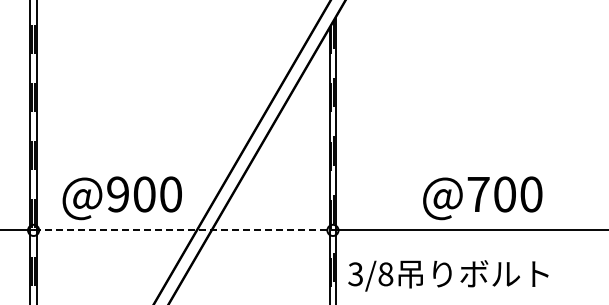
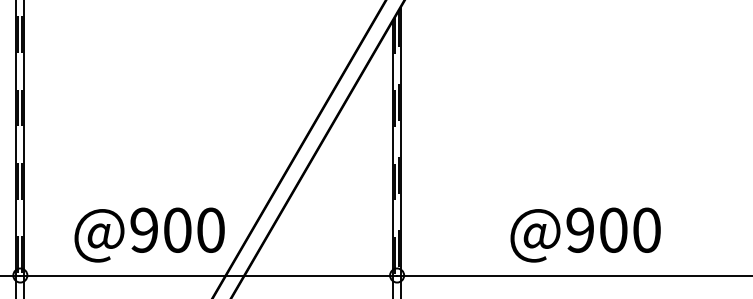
text: (478, 194) -> (580, 230), @700 -> @900
text: (121, 198) -> (148, 235), moved
line: (183, 230) -> (209, 275), dashed -> solid

